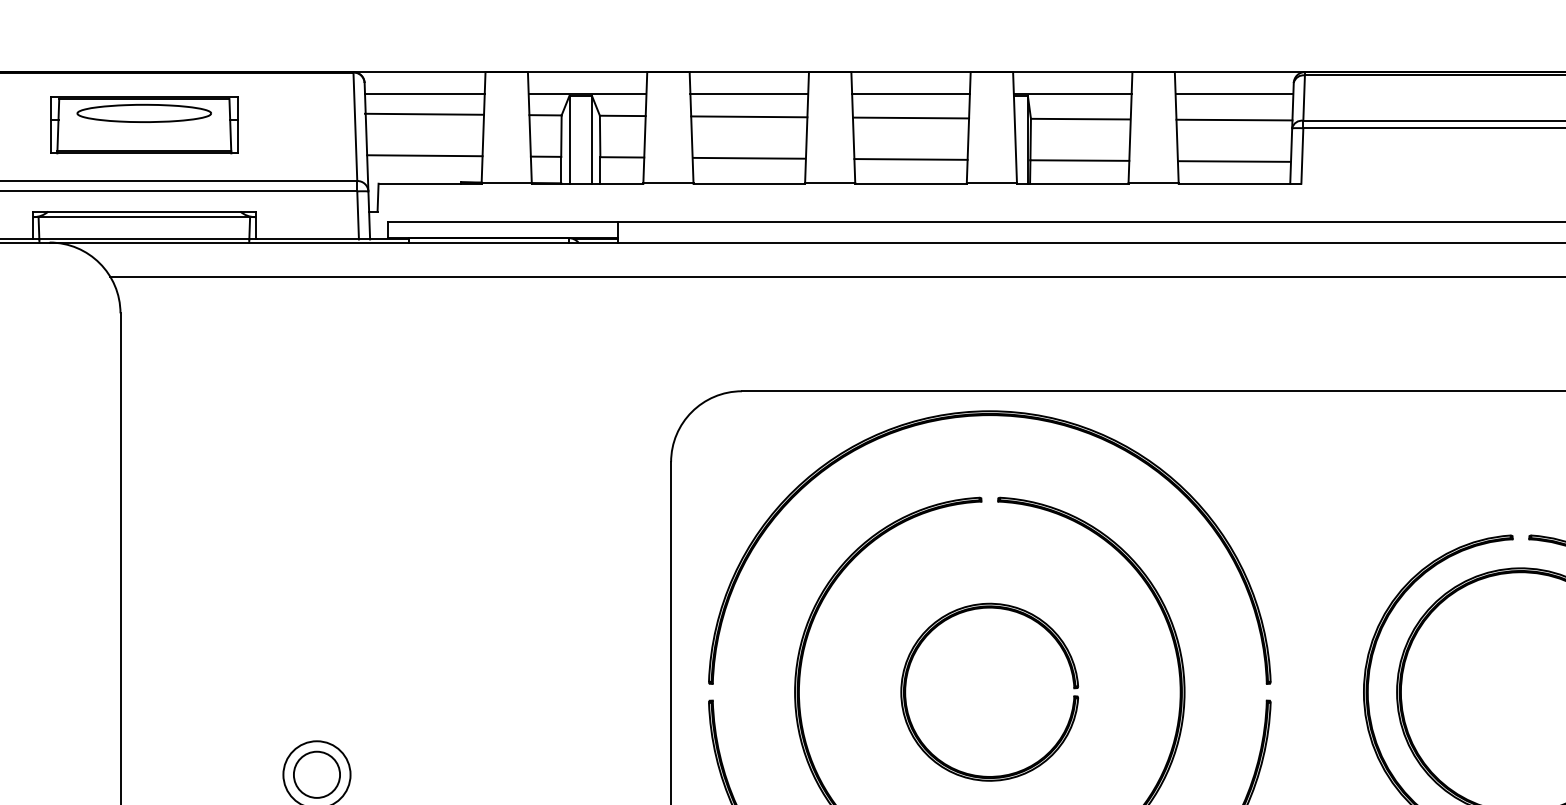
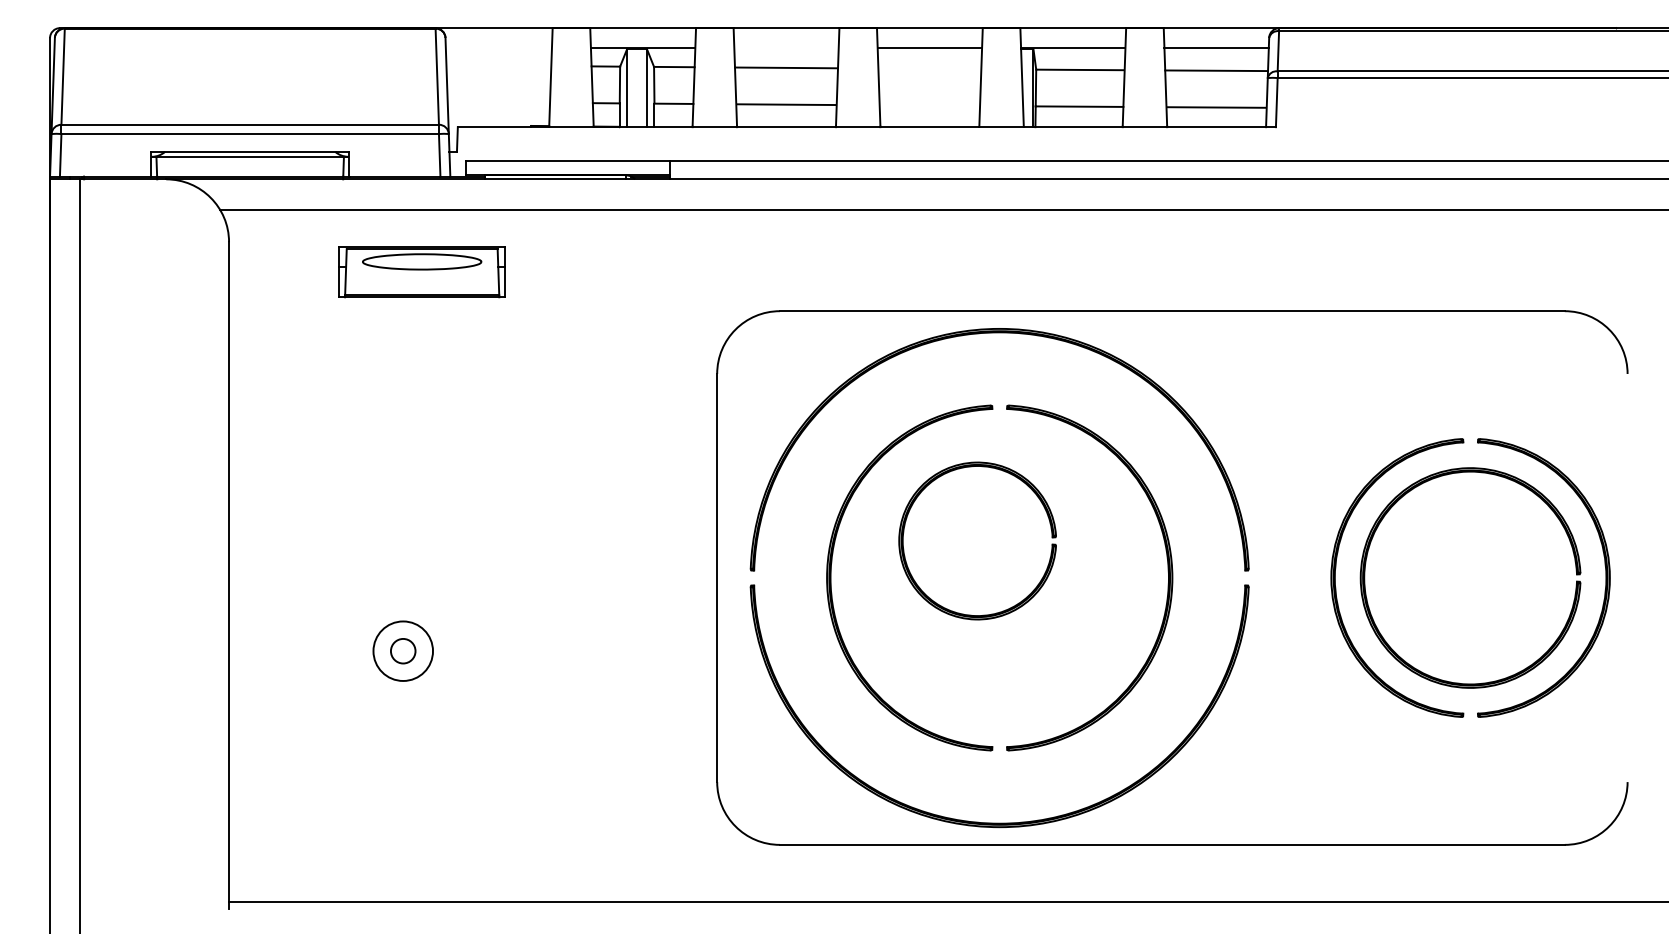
line: (424, 93) -> (498, 47), removed
line: (749, 93) -> (786, 47), removed
line: (424, 114) -> (498, 65), removed
line: (910, 117) -> (929, 68), removed
part: (143, 125) -> (421, 272), moved
line: (424, 154) -> (498, 101), removed
line: (910, 159) -> (929, 105), removed
part: (936, 628) -> (930, 484), moved
circle: (316, 774) -> (402, 650), size x0.6

